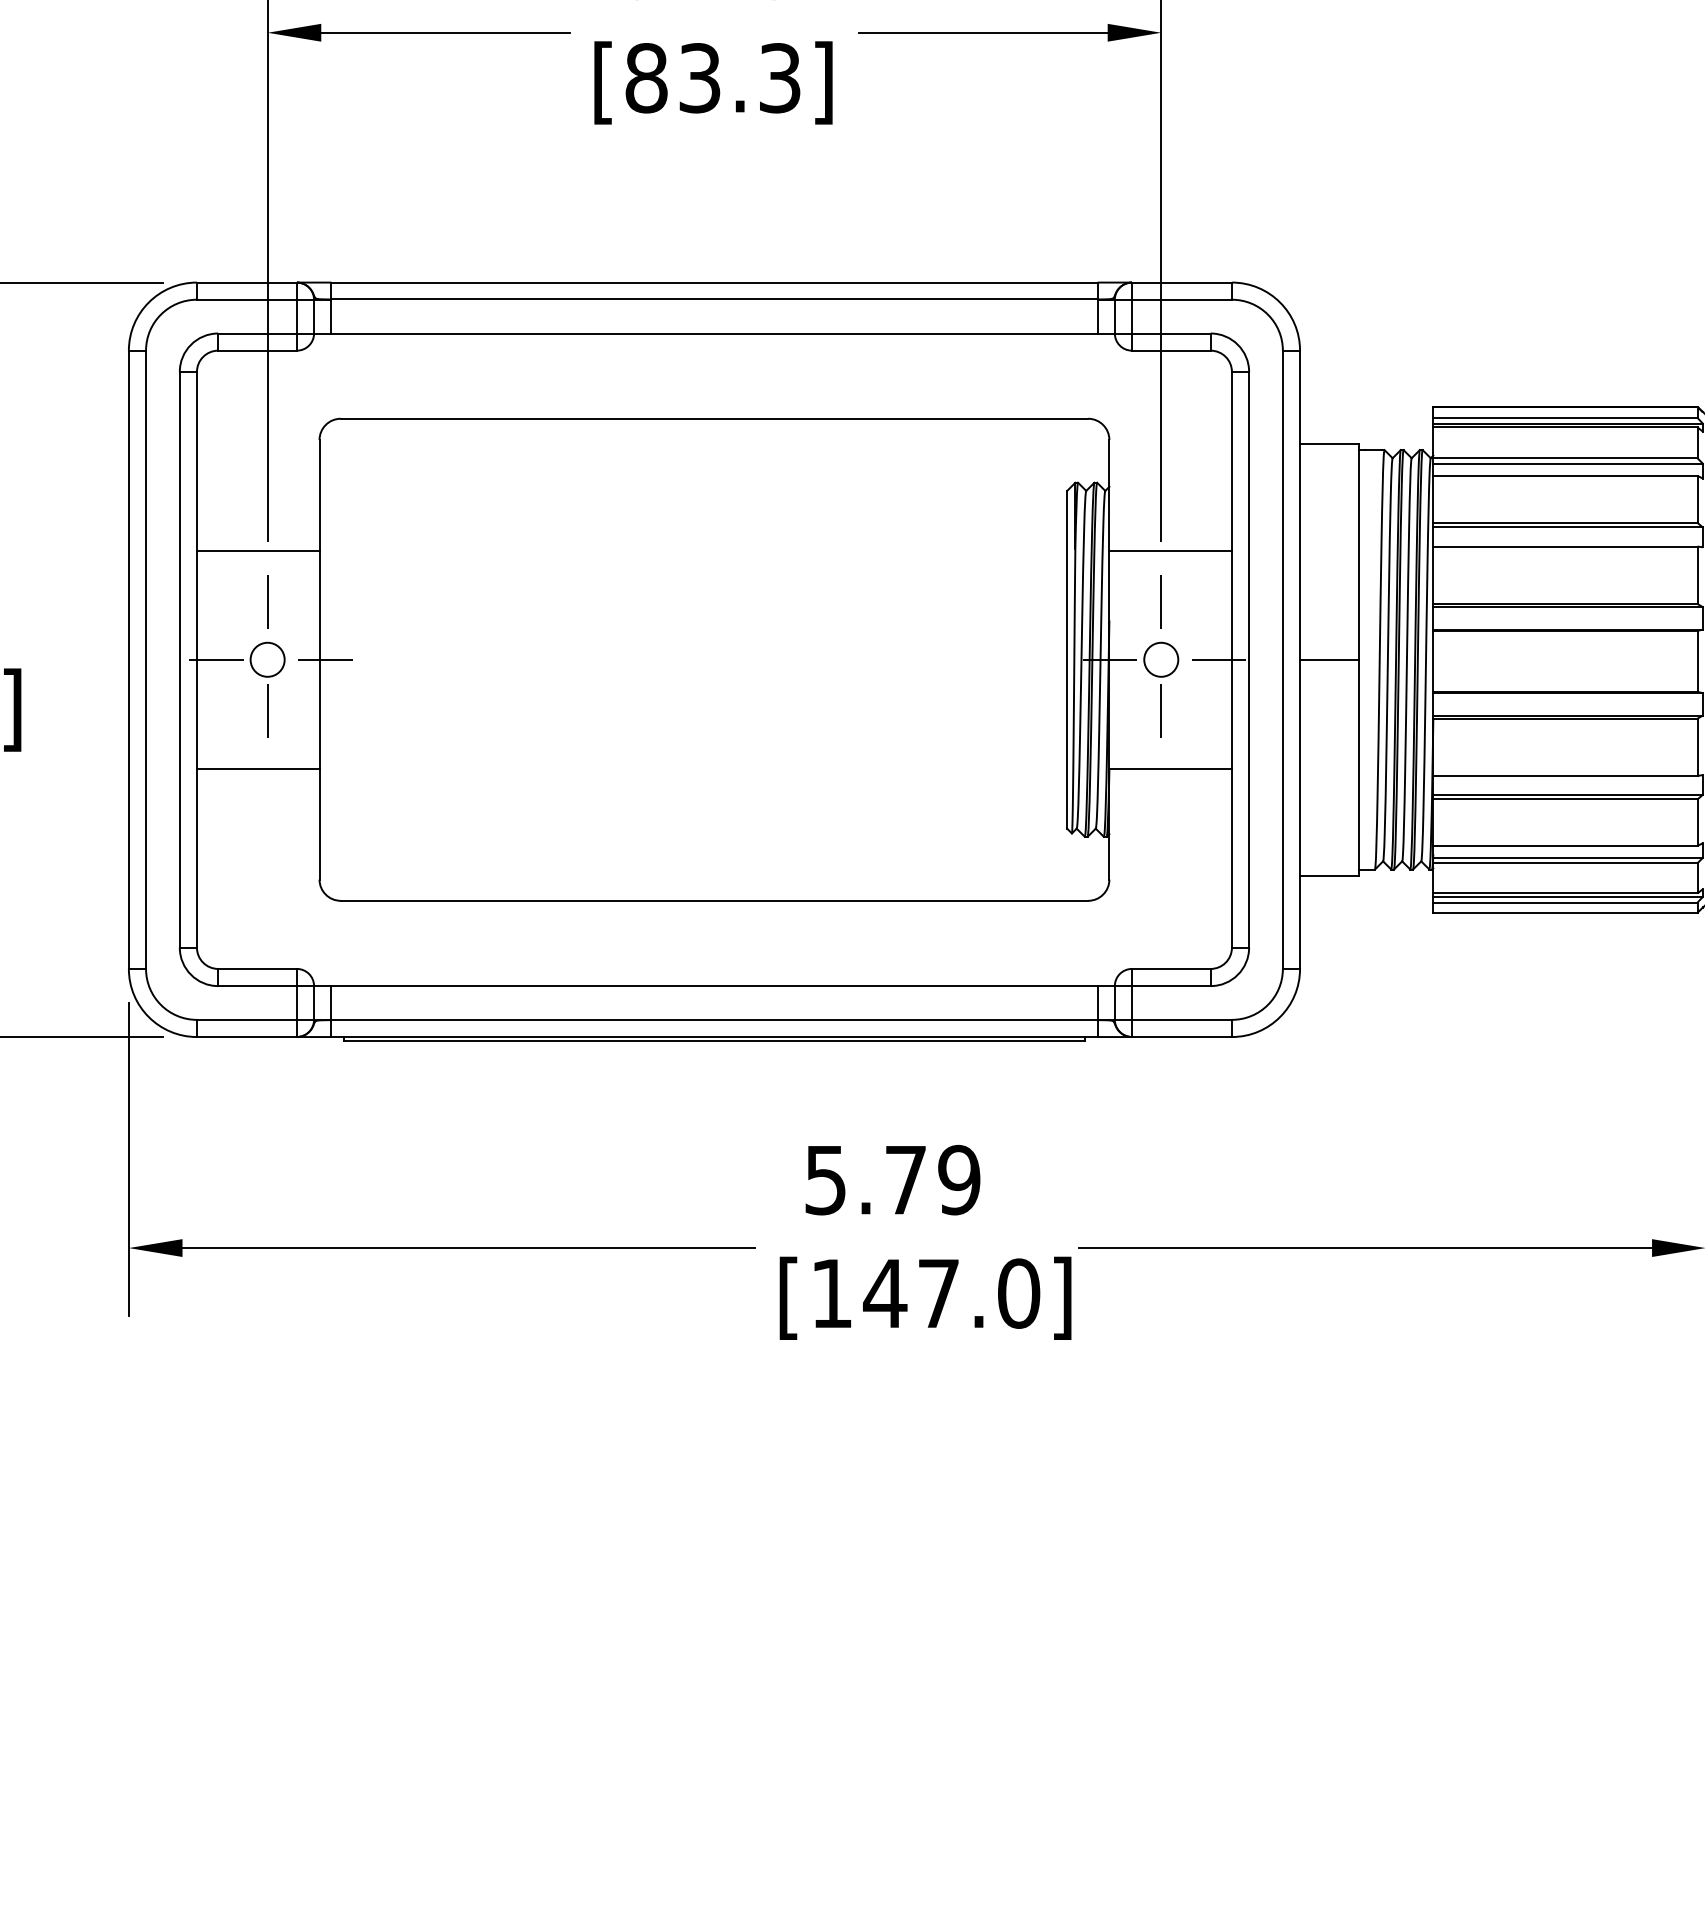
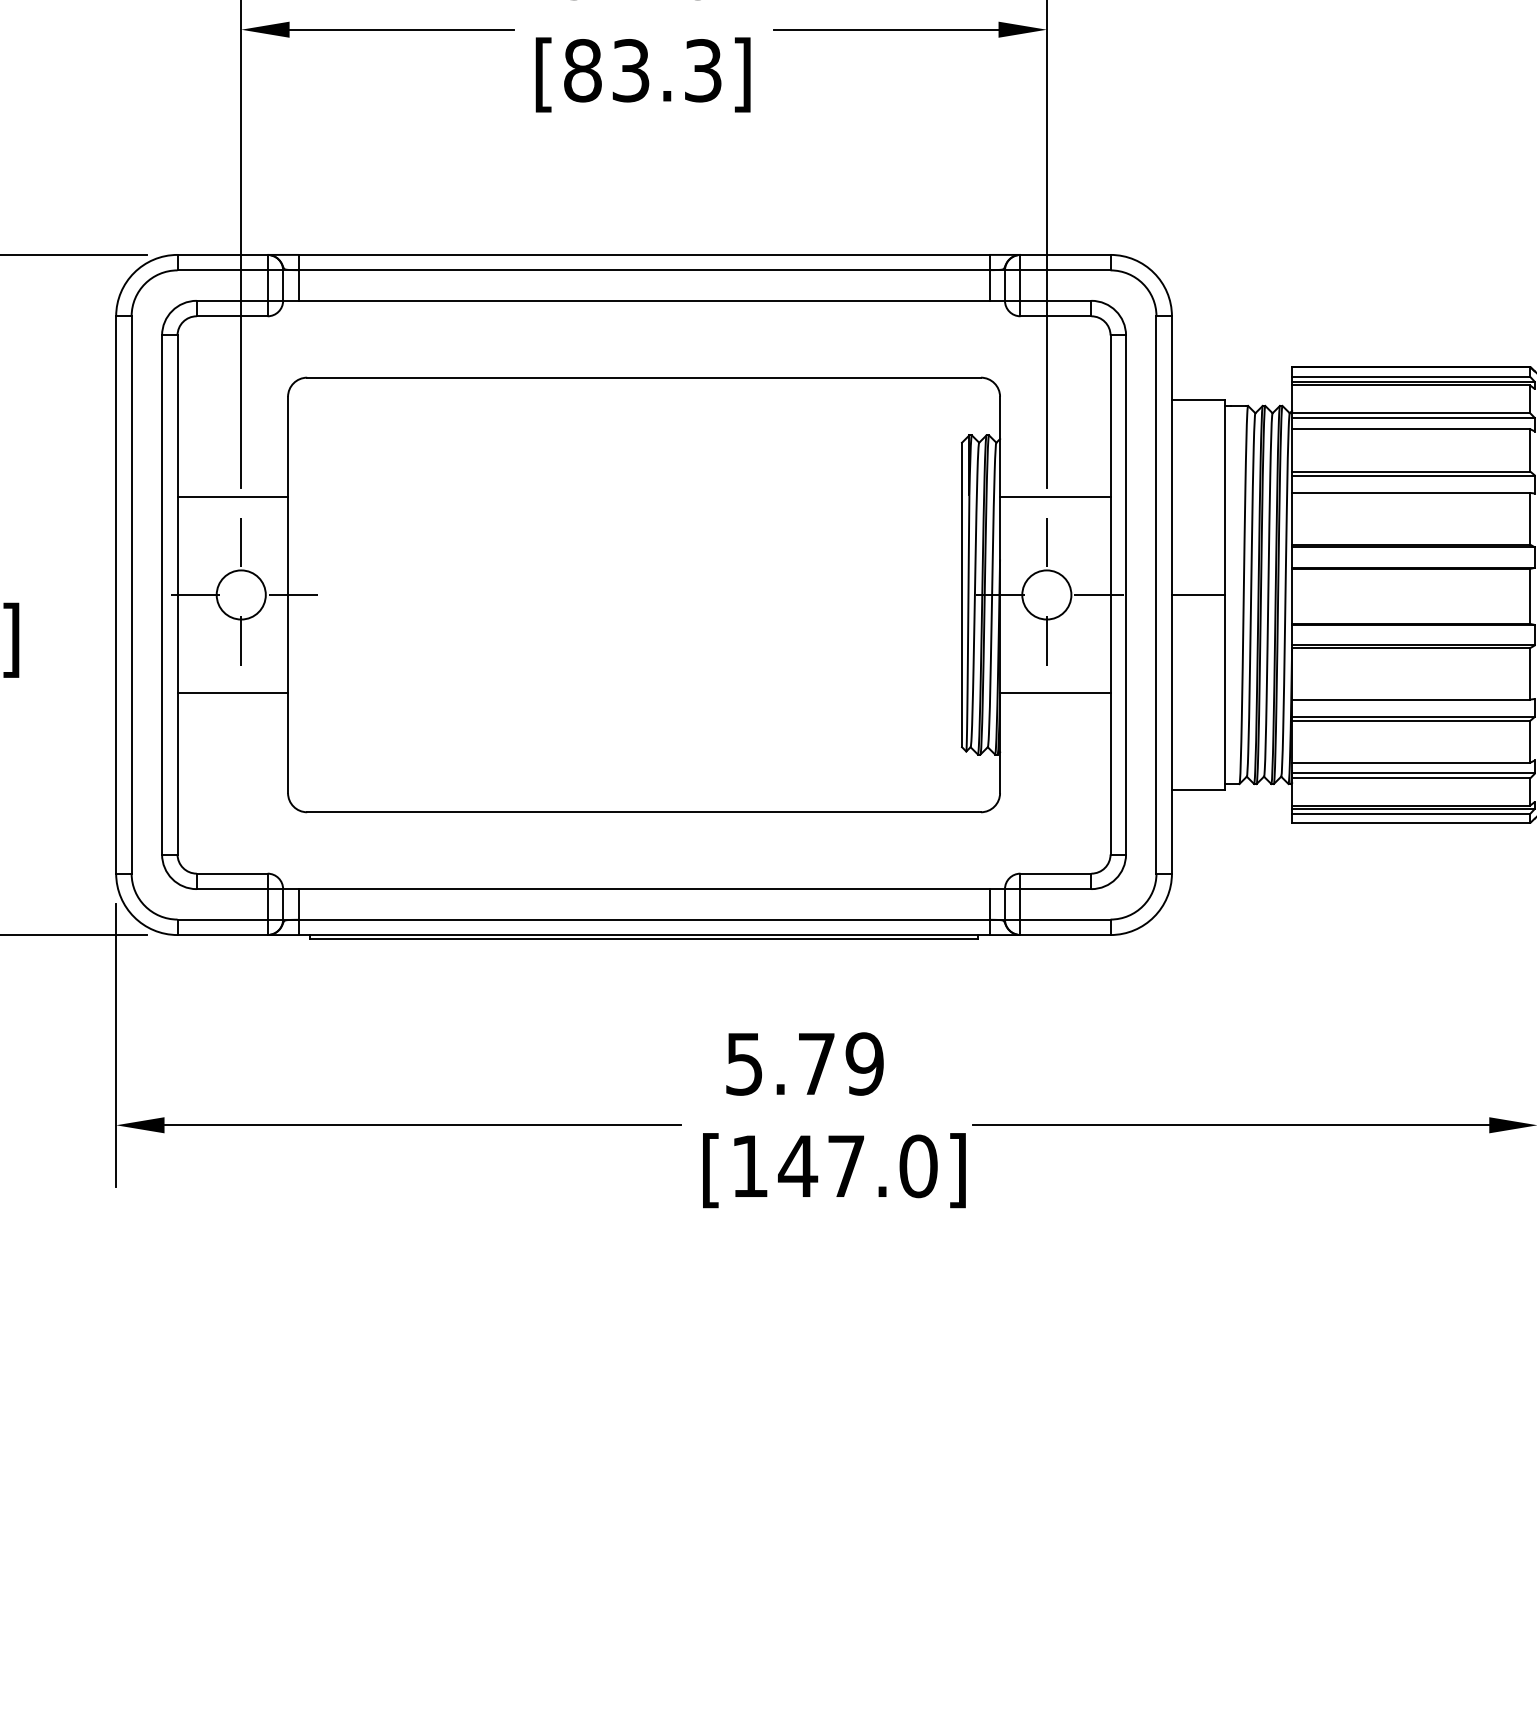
circle: (266, 659) -> (240, 594), size x1.6
circle: (1160, 659) -> (1046, 594), size x1.6

